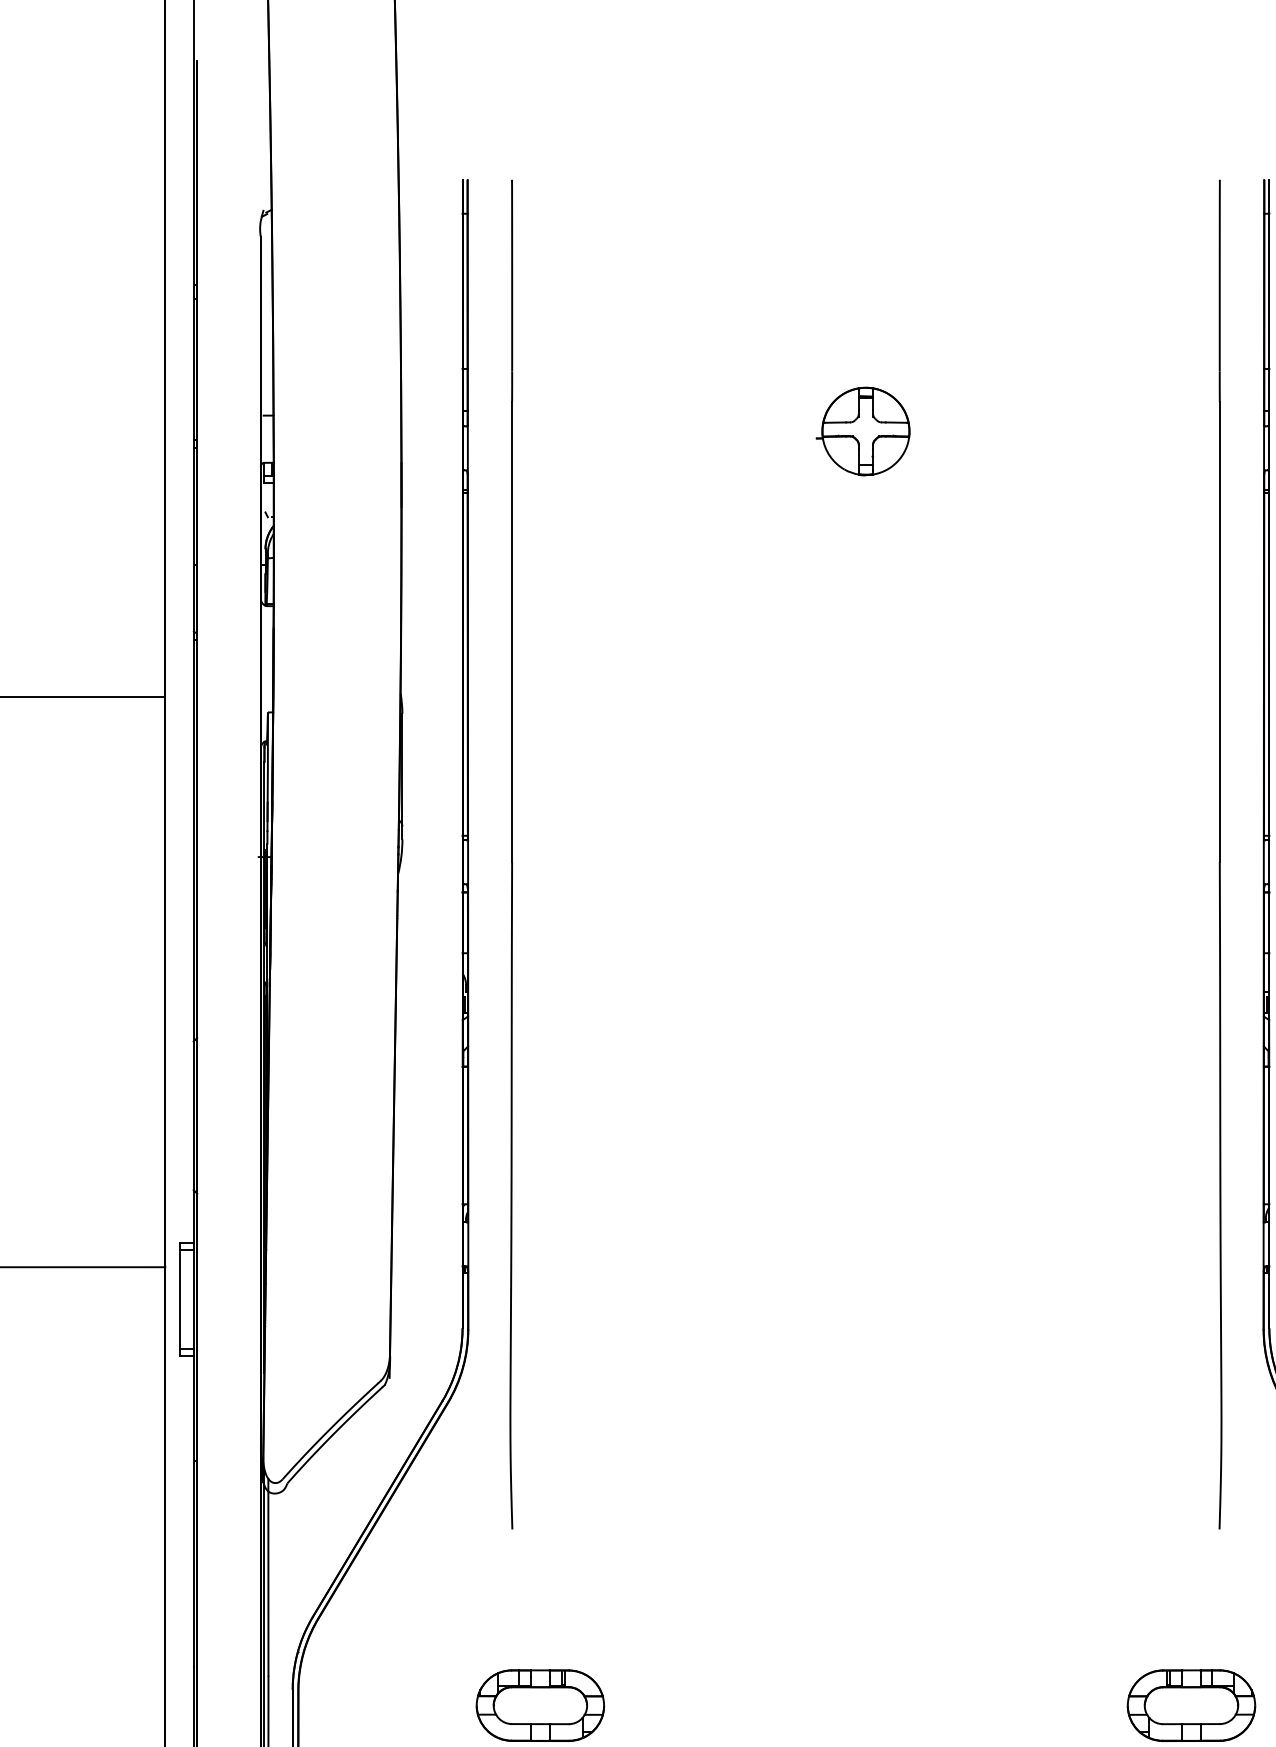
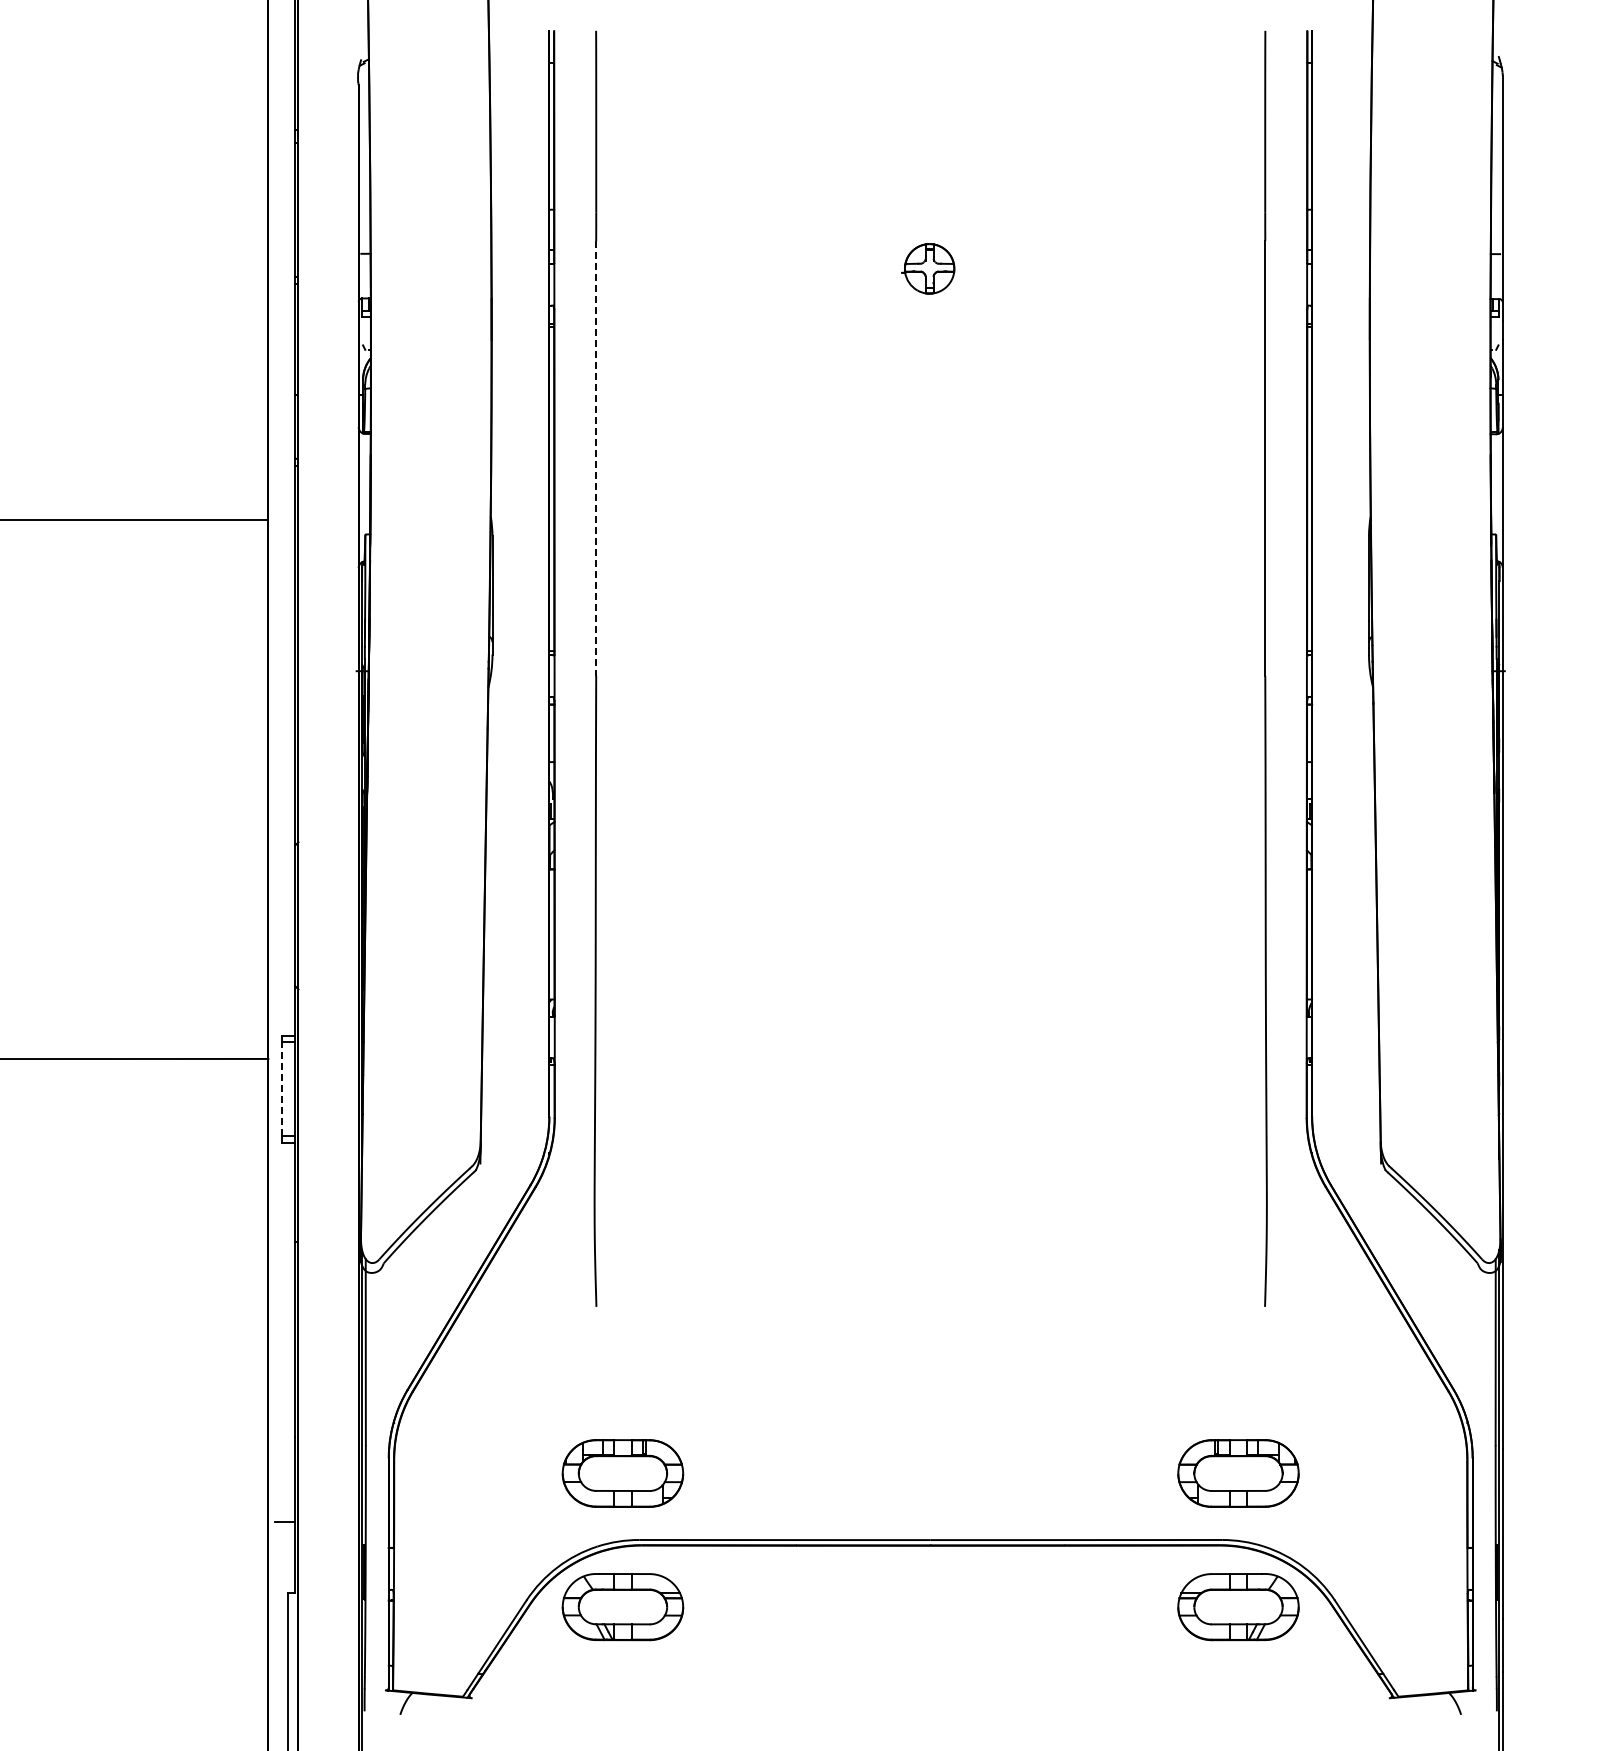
part: (862, 431) -> (927, 268), size x0.6
line: (512, 632) -> (596, 458), solid -> dashed
line: (179, 1299) -> (281, 1089), solid -> dashed

